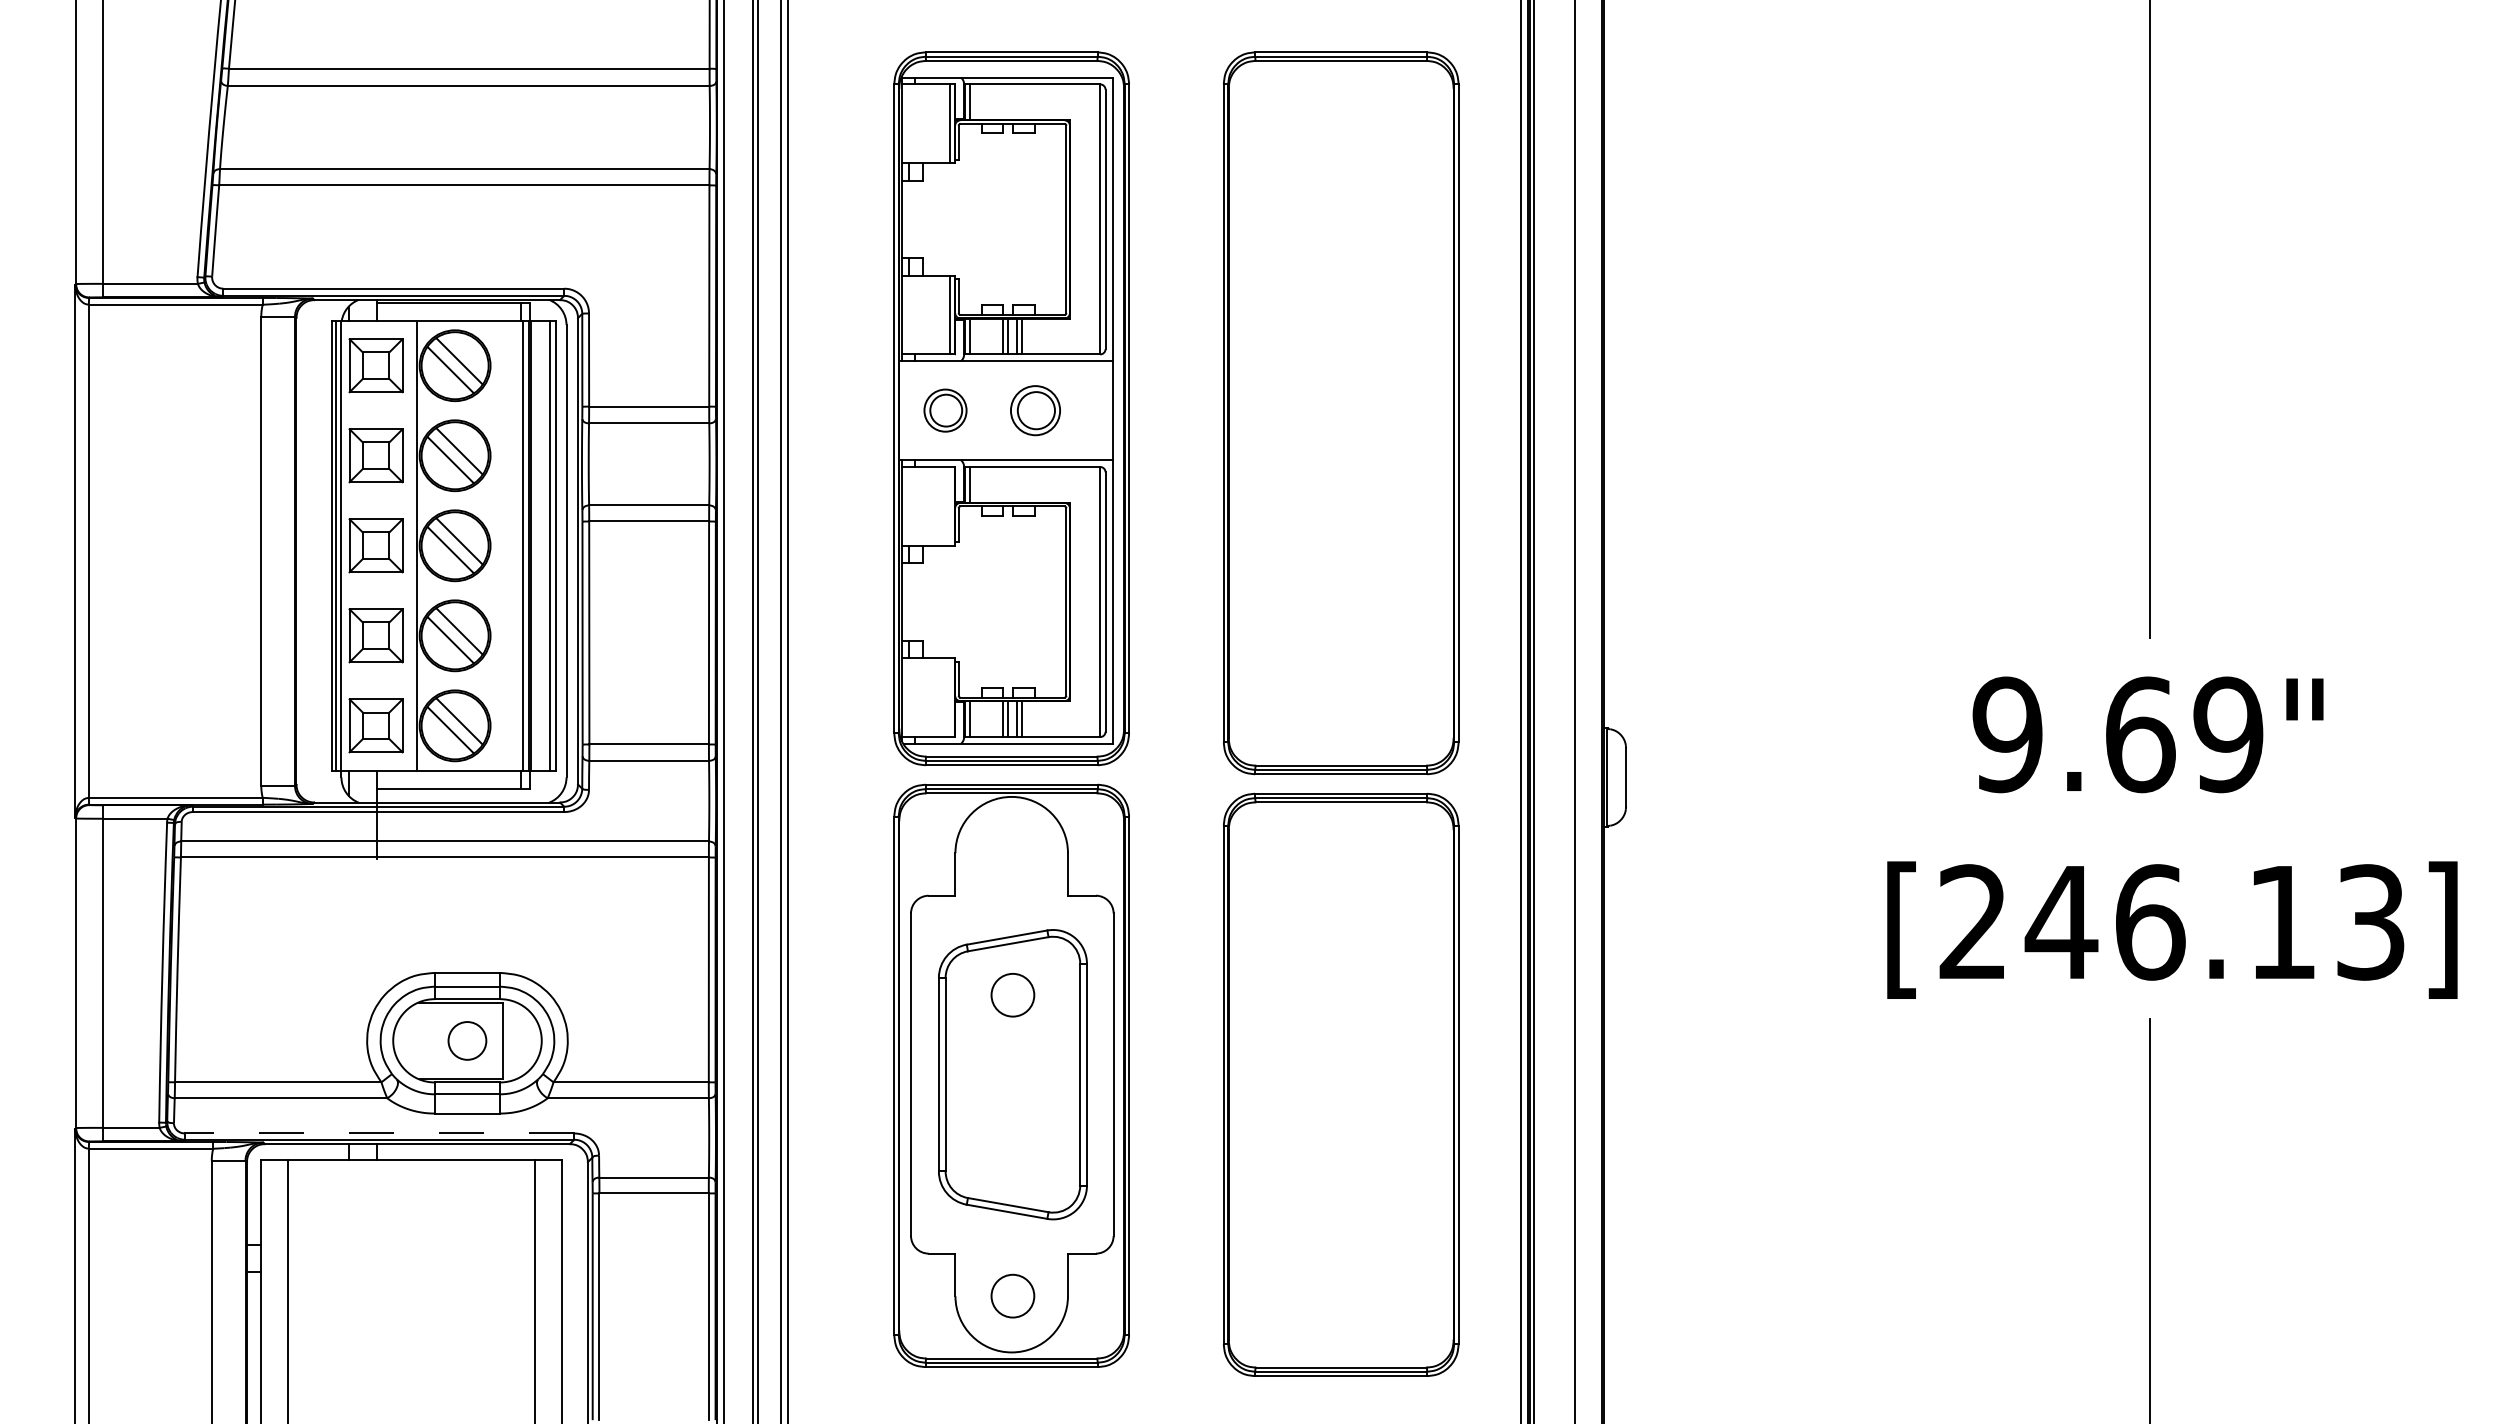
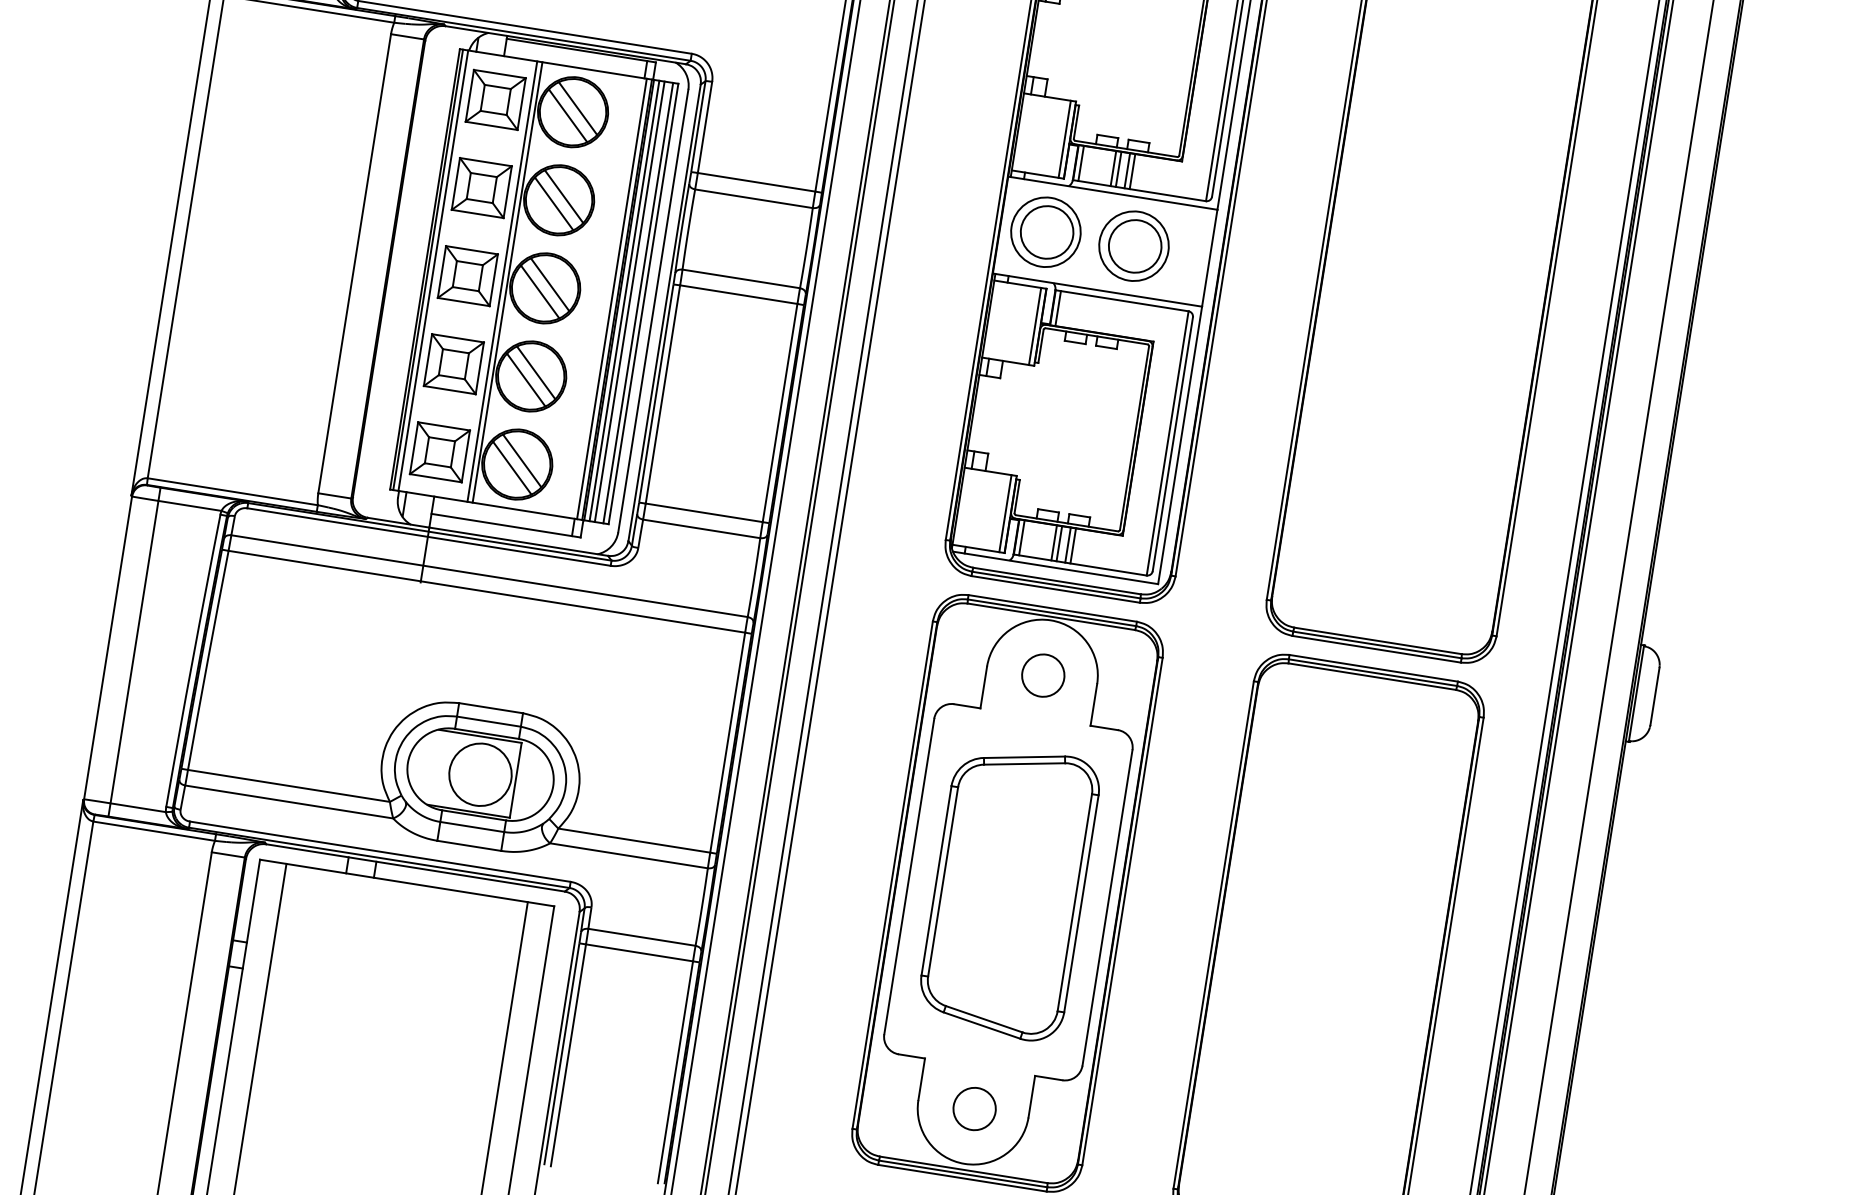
part: (945, 410) -> (1045, 232), size x1.67
part: (1035, 410) -> (1133, 245), size x1.43
line: (949, 506) -> (1034, 326), added
line: (411, 545) -> (502, 281), added
line: (536, 545) -> (624, 300), added
line: (541, 545) -> (629, 301), added
line: (949, 697) -> (1005, 513), added
circle: (1012, 995) -> (1042, 675), moved
circle: (466, 1040) -> (479, 774), size x1.67
line: (379, 1133) -> (380, 851), dashed -> solid

